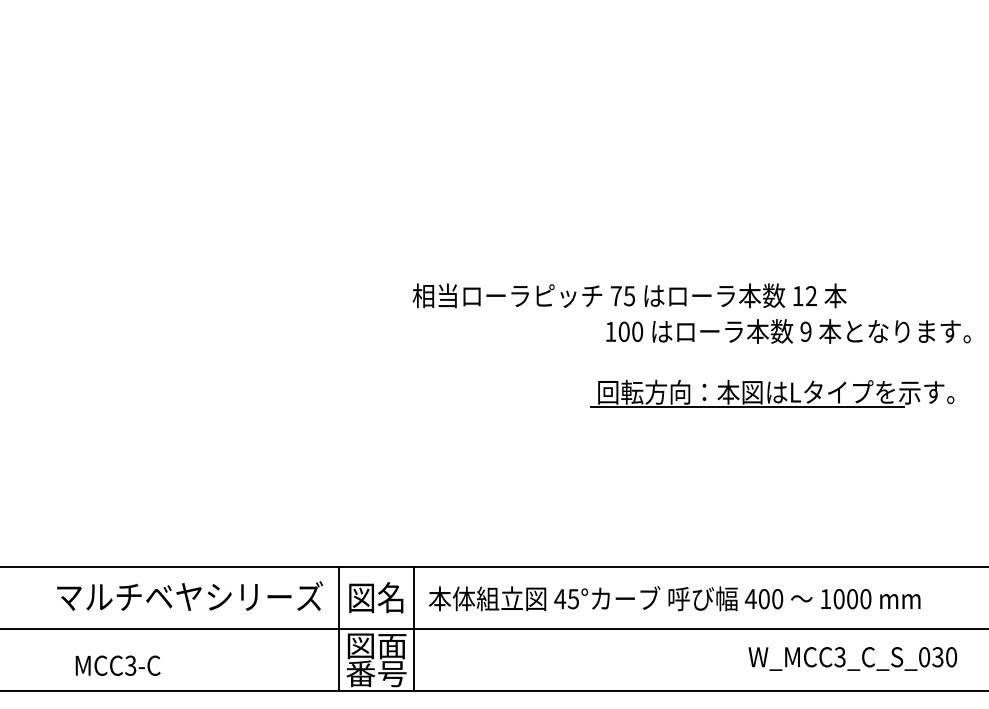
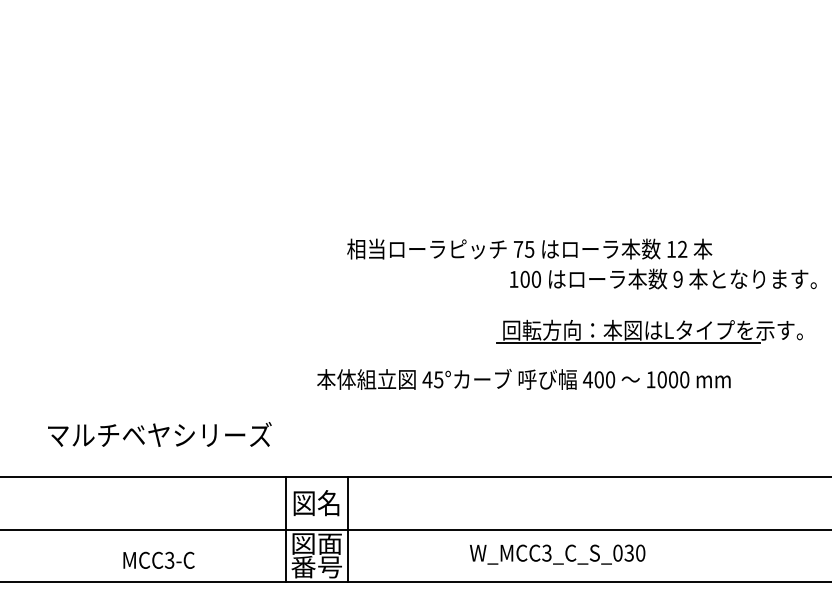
text: (190, 595) -> (160, 433), moved
text: (674, 598) -> (523, 379), moved
text: (852, 658) -> (557, 554), moved
text: (117, 665) -> (158, 560), moved

